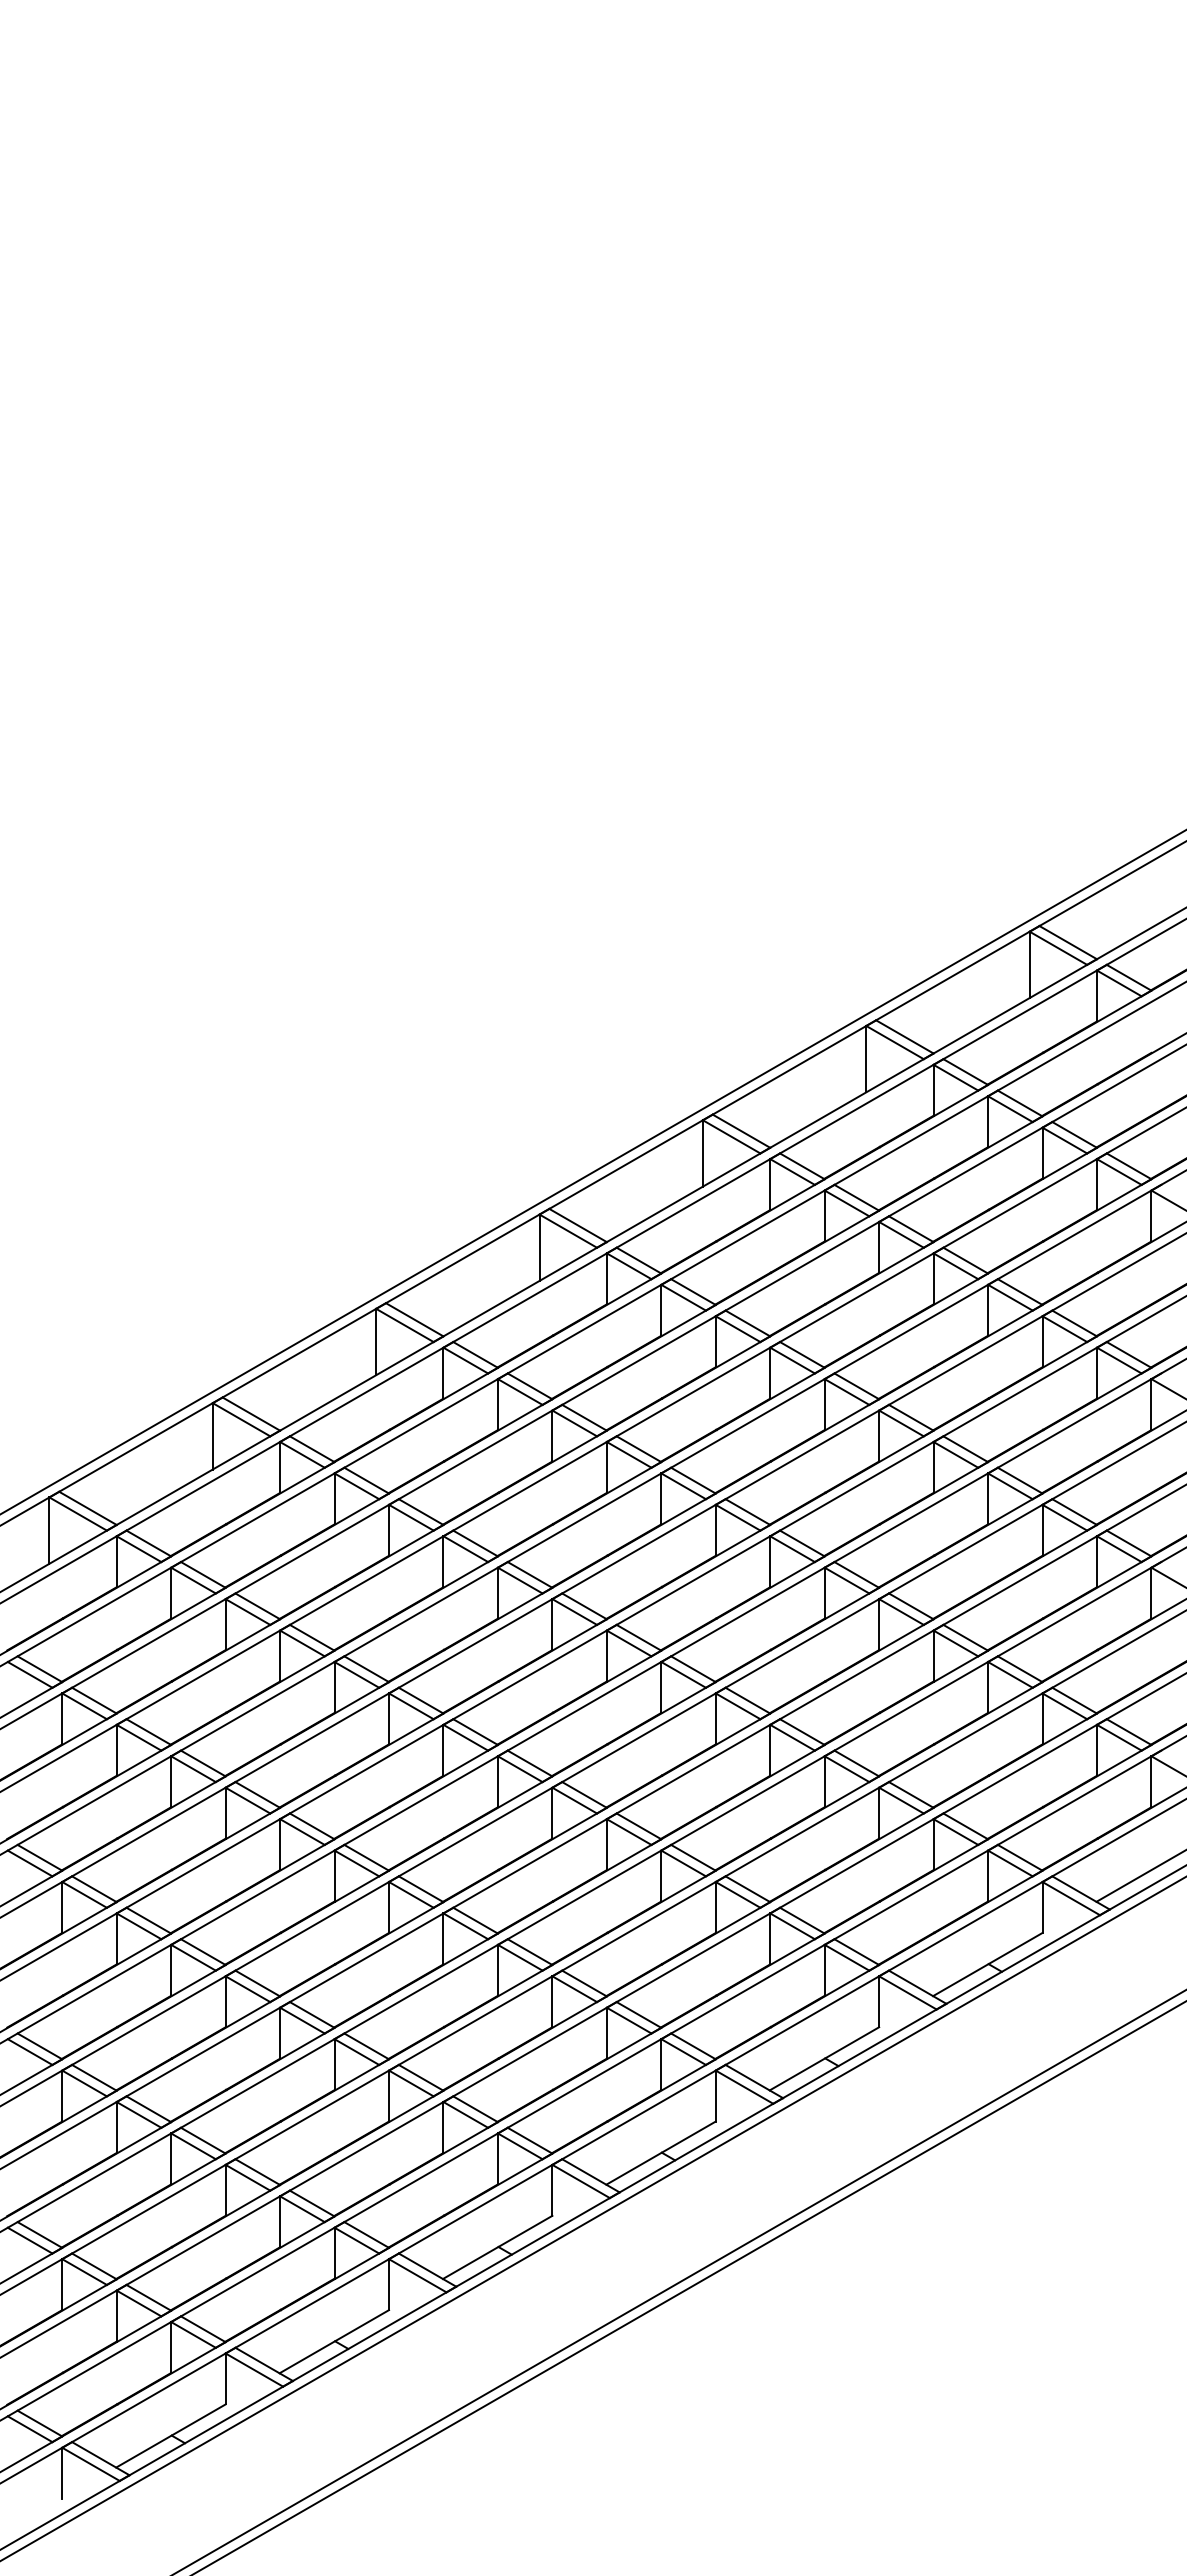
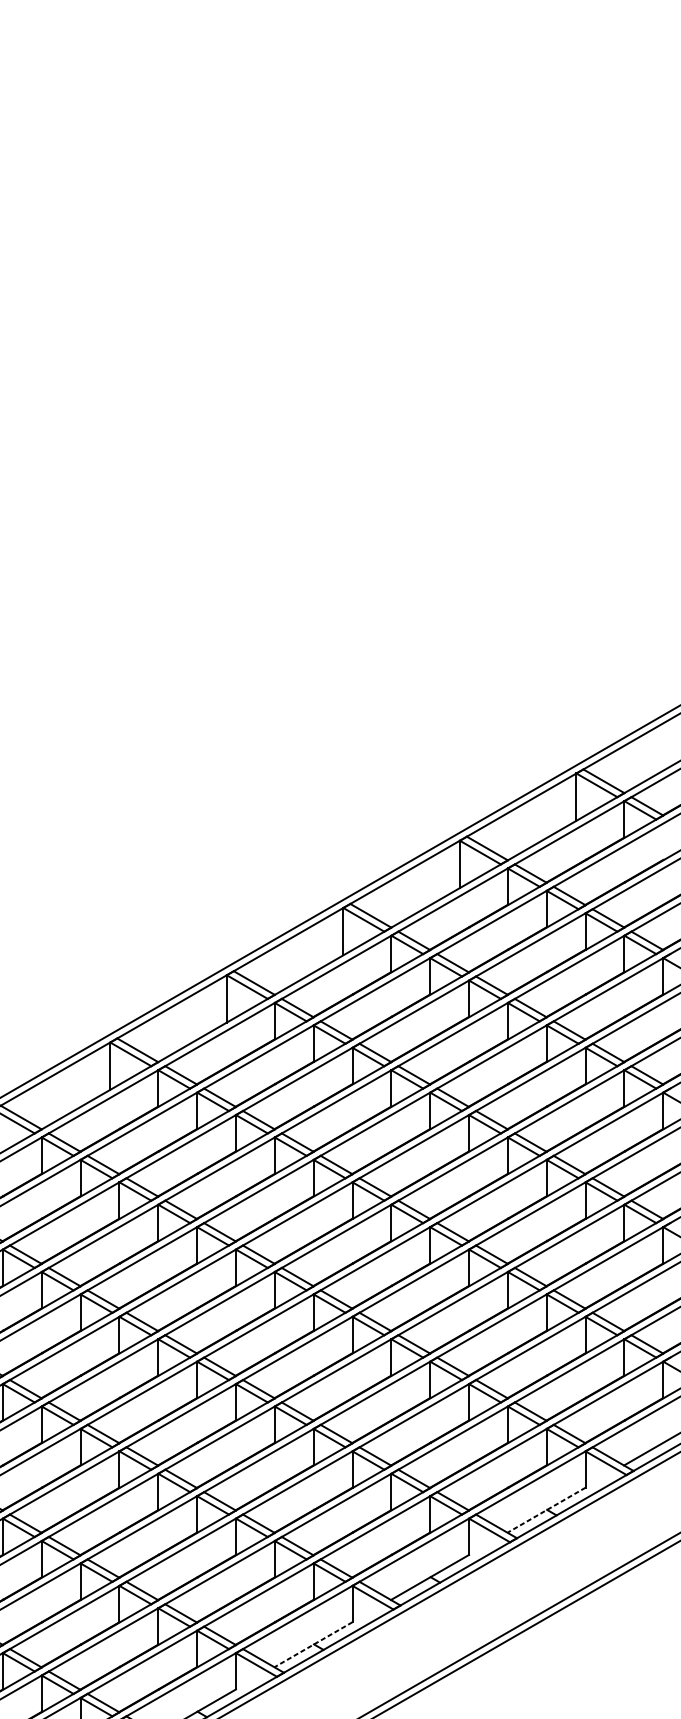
line: (987, 1964) -> (546, 1510), solid -> dashed
line: (660, 2153) -> (313, 1645), solid -> dashed

